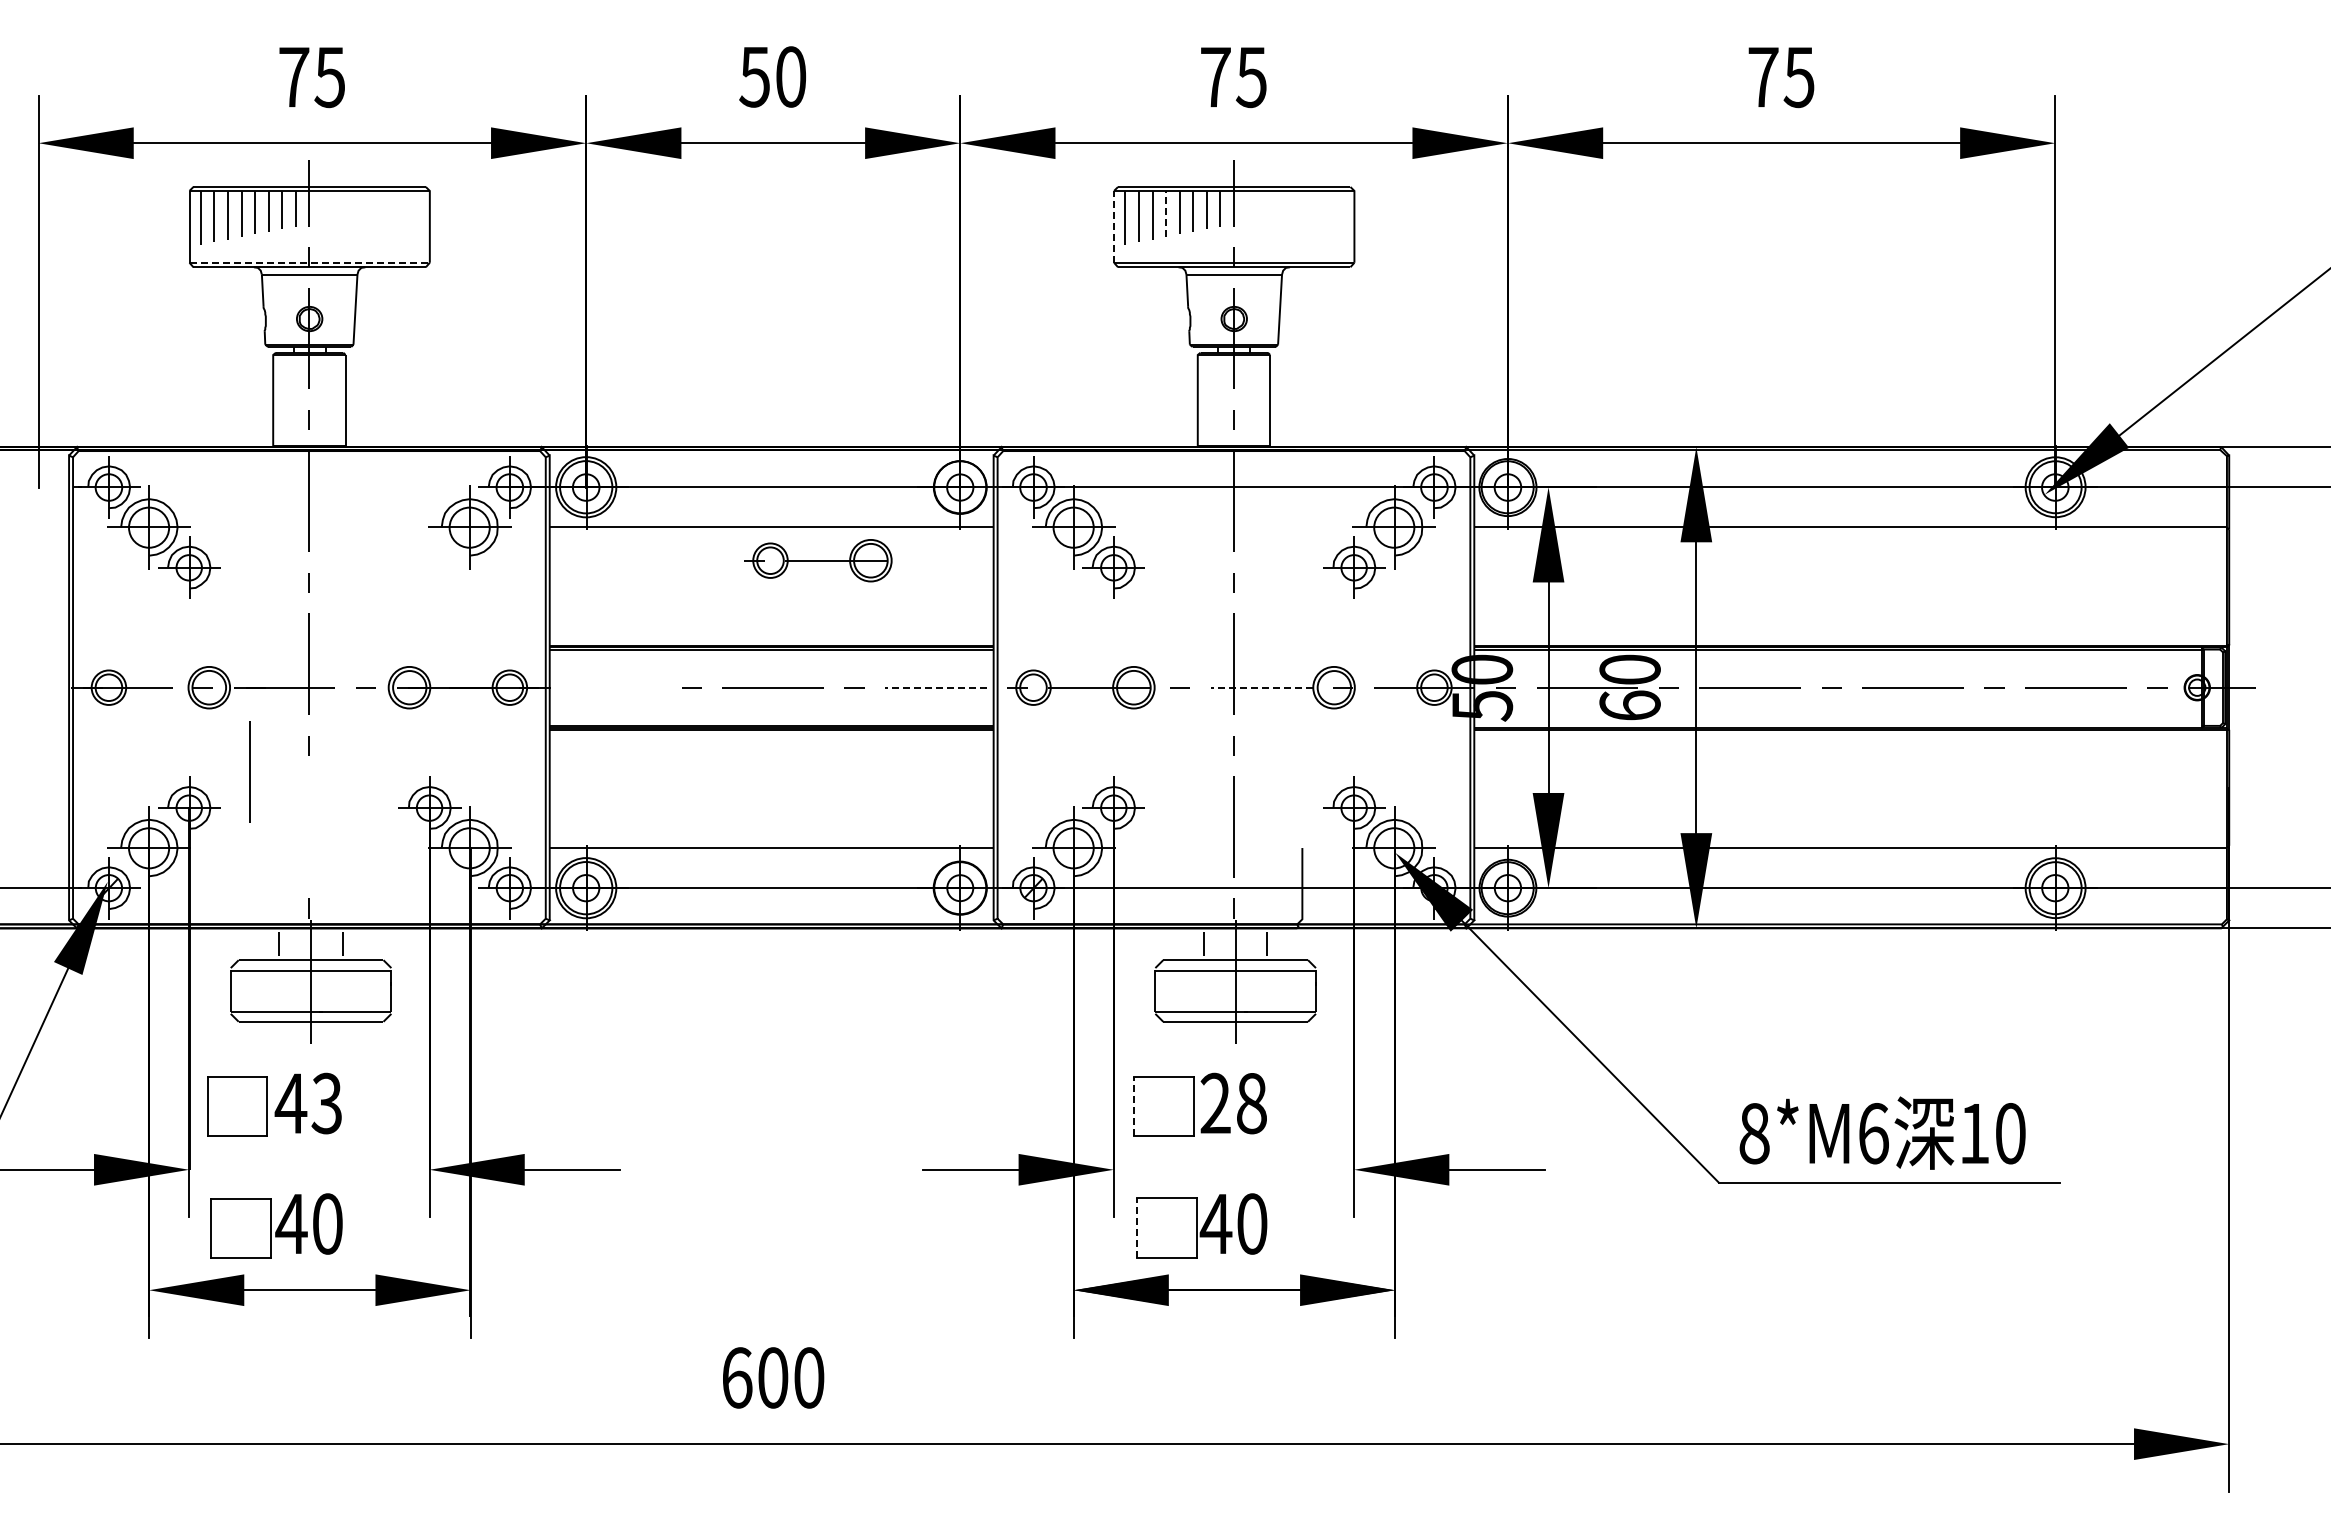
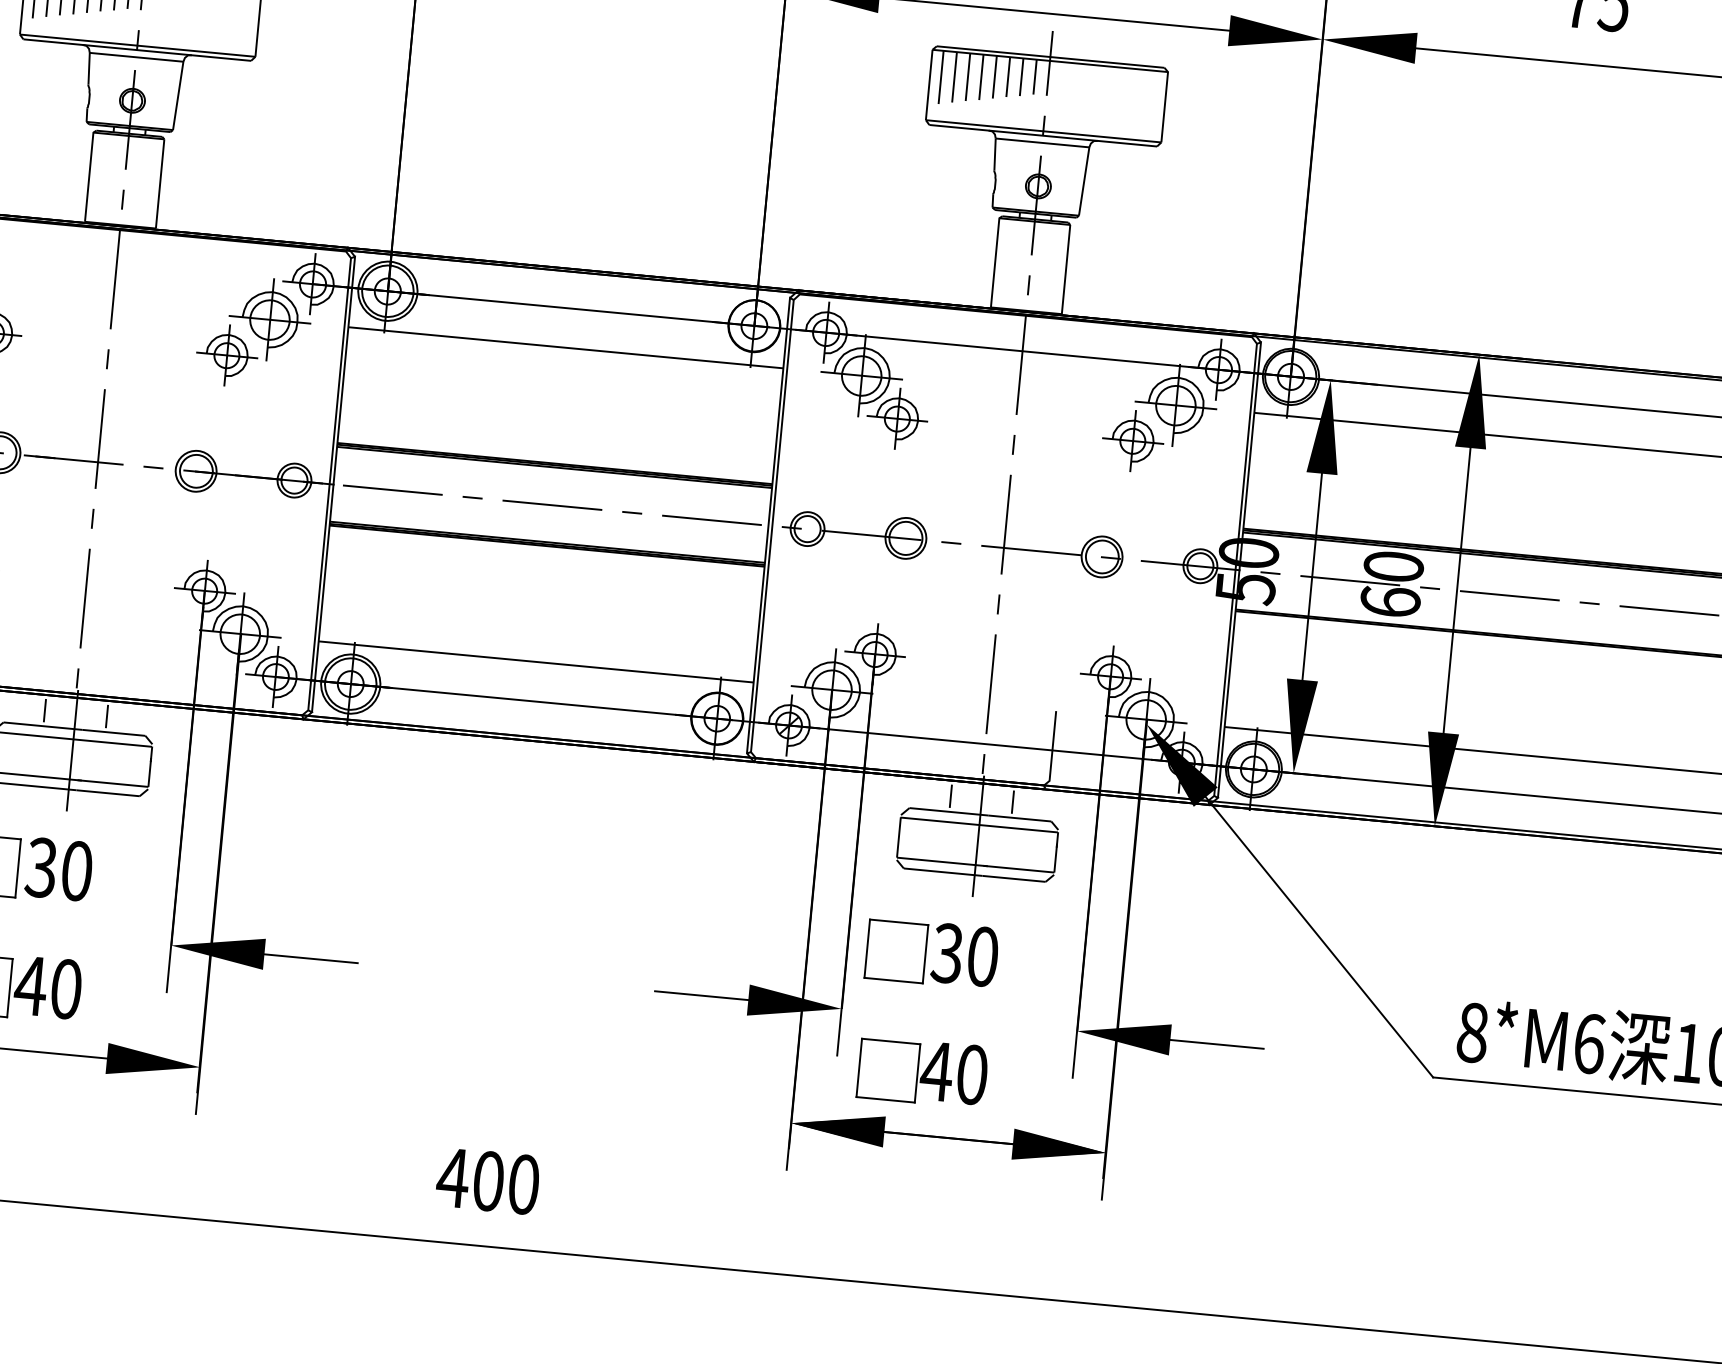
line: (1166, 213) -> (981, 76), dashed -> solid
line: (1114, 226) -> (929, 84), dashed -> solid
line: (310, 262) -> (138, 45), dashed -> solid
part: (818, 560) -> (608, 384), removed
part: (429, 567) -> (226, 355), added
line: (609, 687) -> (392, 489), added
line: (935, 688) -> (711, 520), dashed -> solid
line: (1261, 688) -> (1030, 550), dashed -> solid
line: (249, 771) -> (84, 597), moved
text: (308, 1103) -> (58, 869), 43 -> 30
text: (1233, 1103) -> (965, 955), 28 -> 30
line: (1133, 1106) -> (866, 948), dashed -> solid
line: (1137, 1227) -> (859, 1067), dashed -> solid
text: (736, 1377) -> (452, 1177), 600 -> 400

